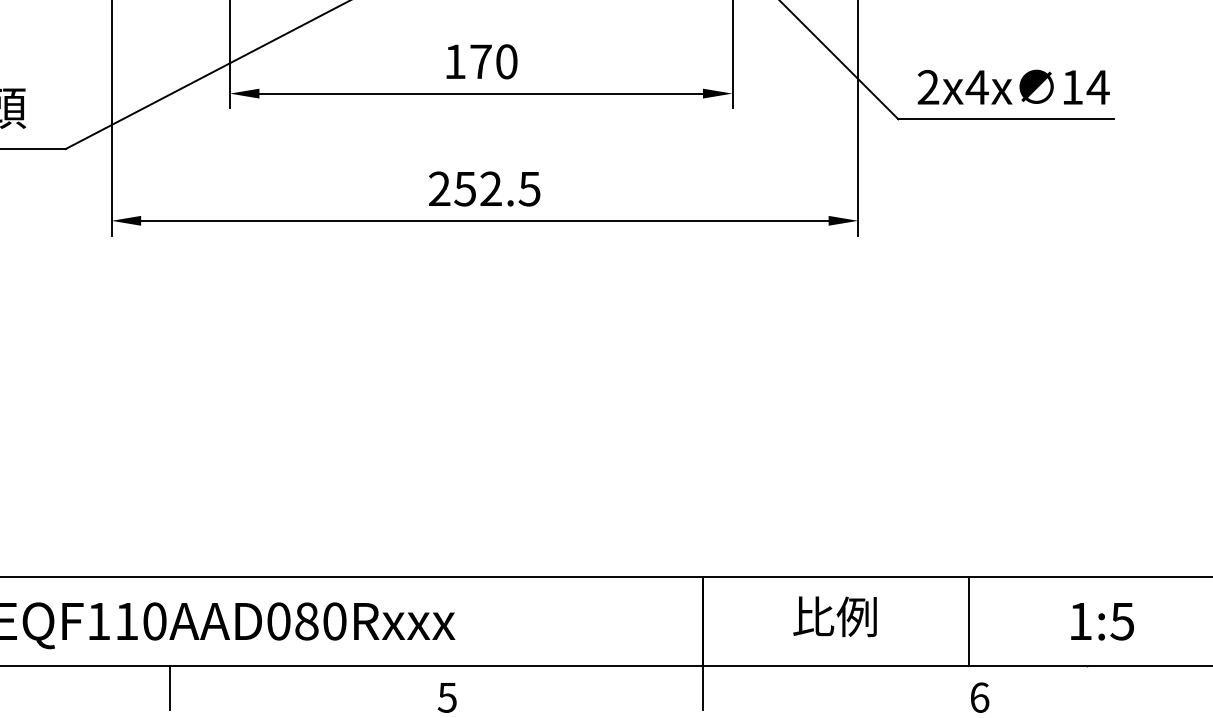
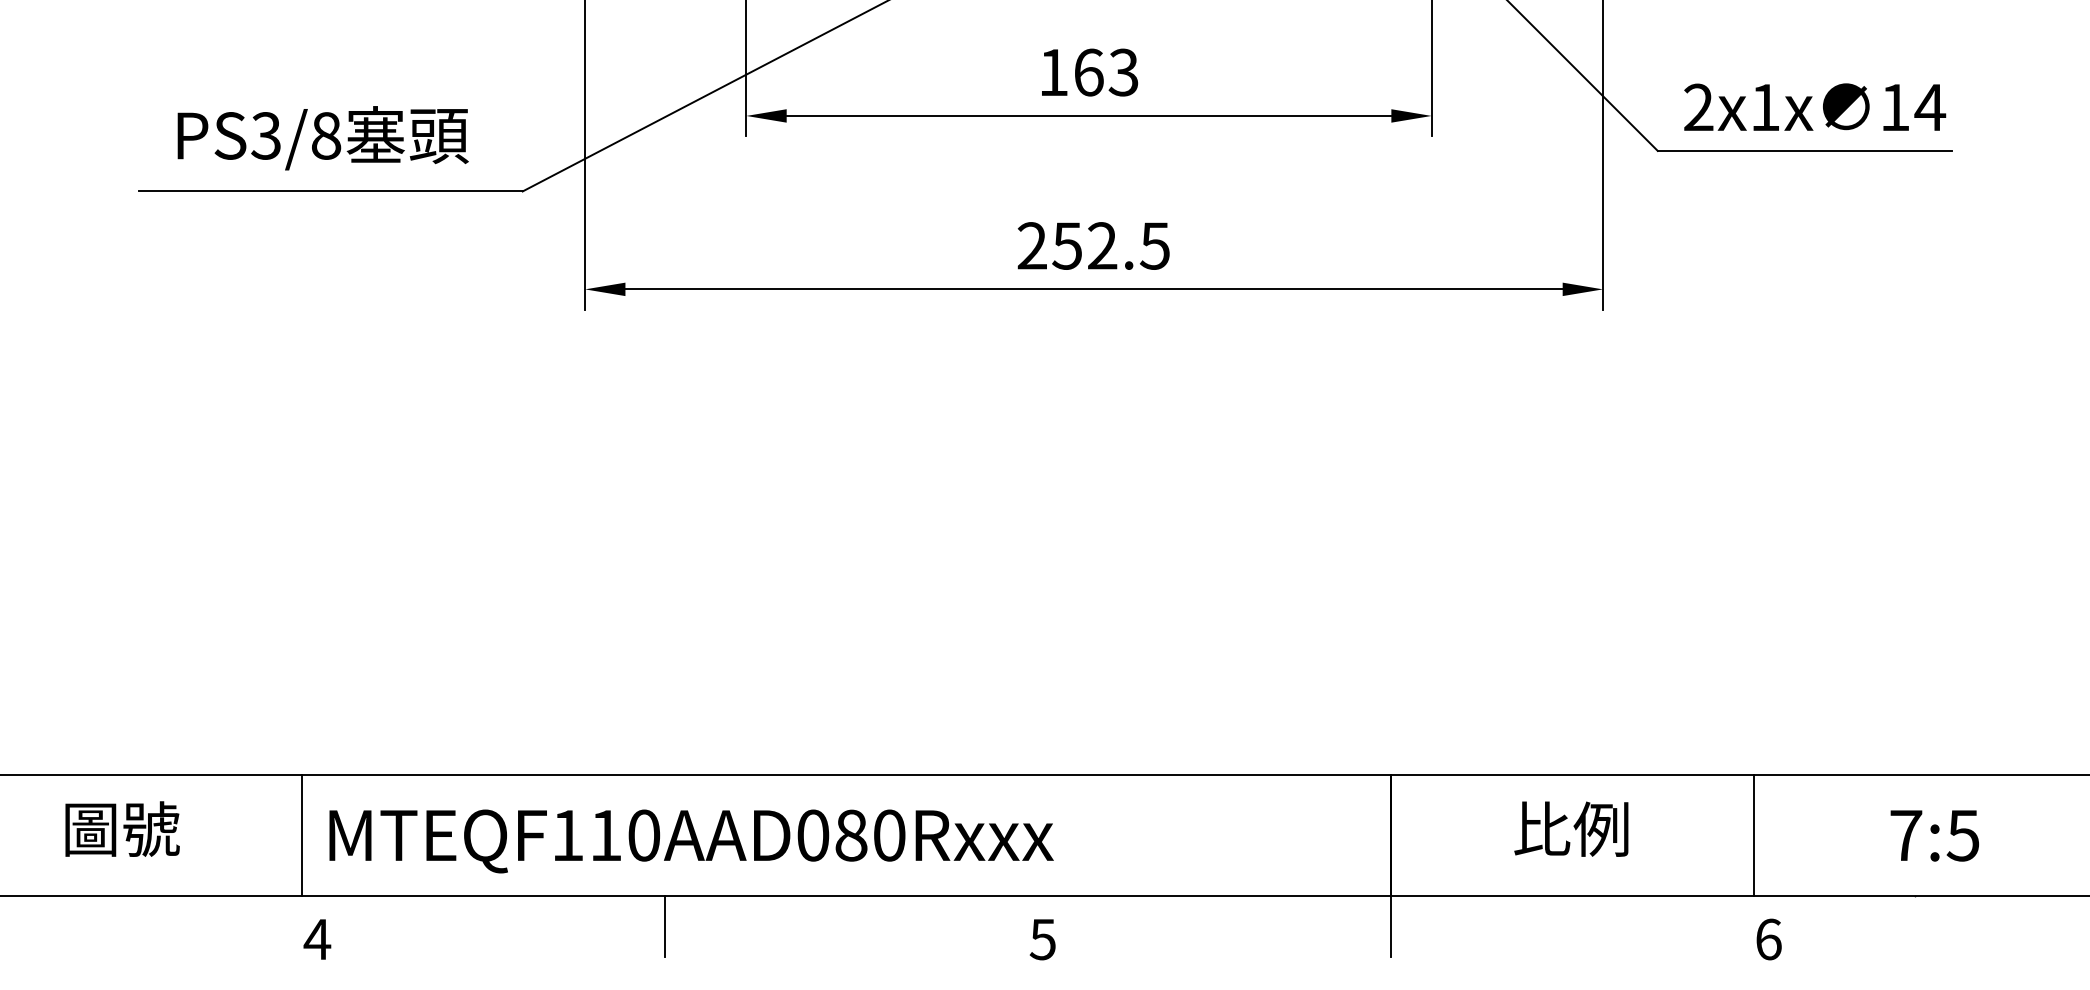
text: (494, 61) -> (1106, 72), 170 -> 163
text: (977, 87) -> (1765, 107), 2x4x -> 2x1x
text: (1080, 621) -> (1906, 835), 1:5 -> 7:5

